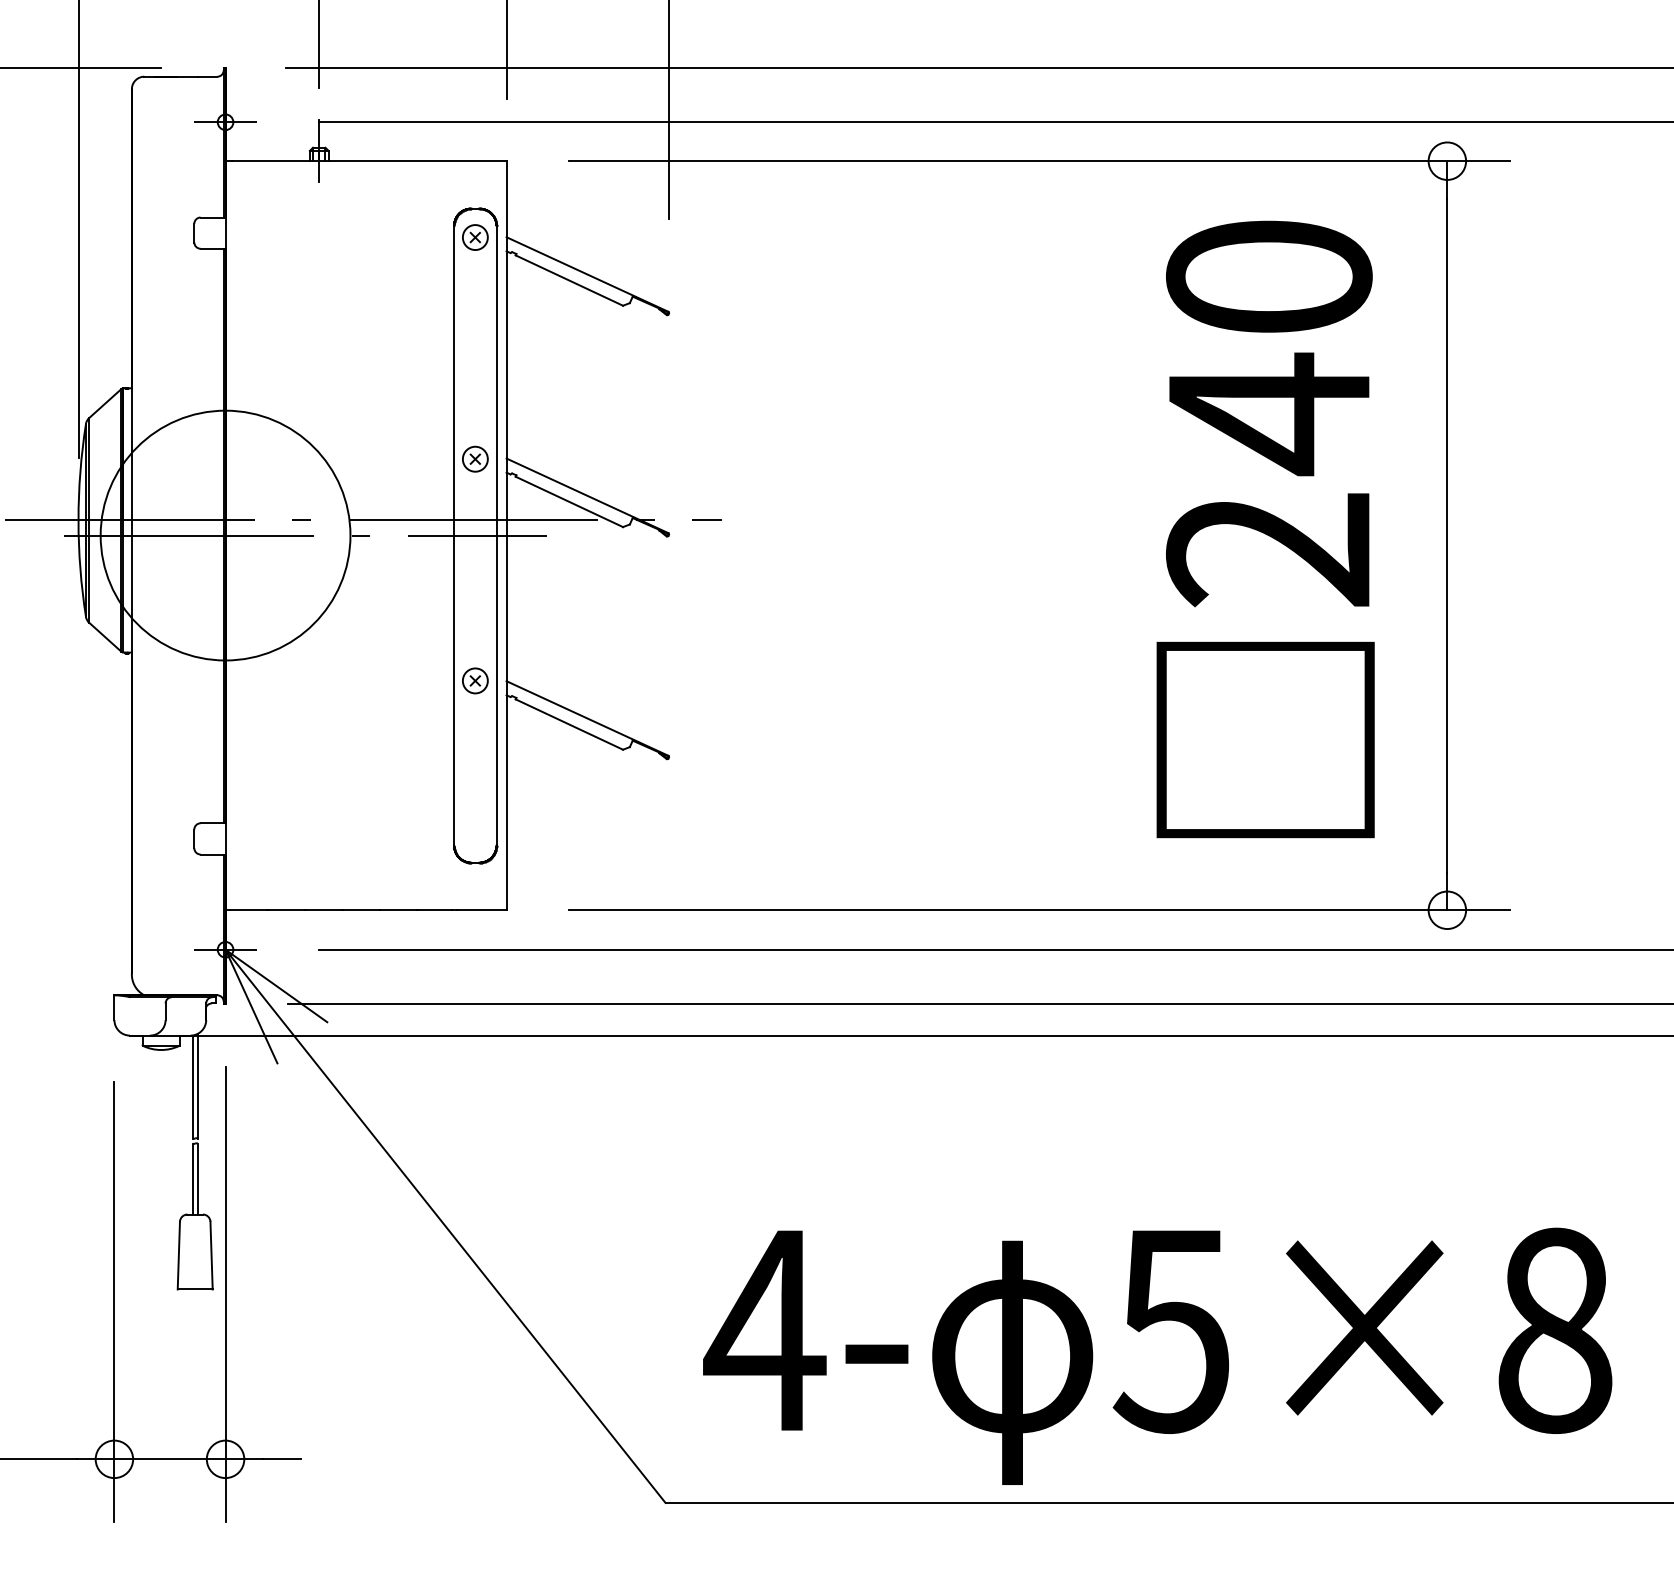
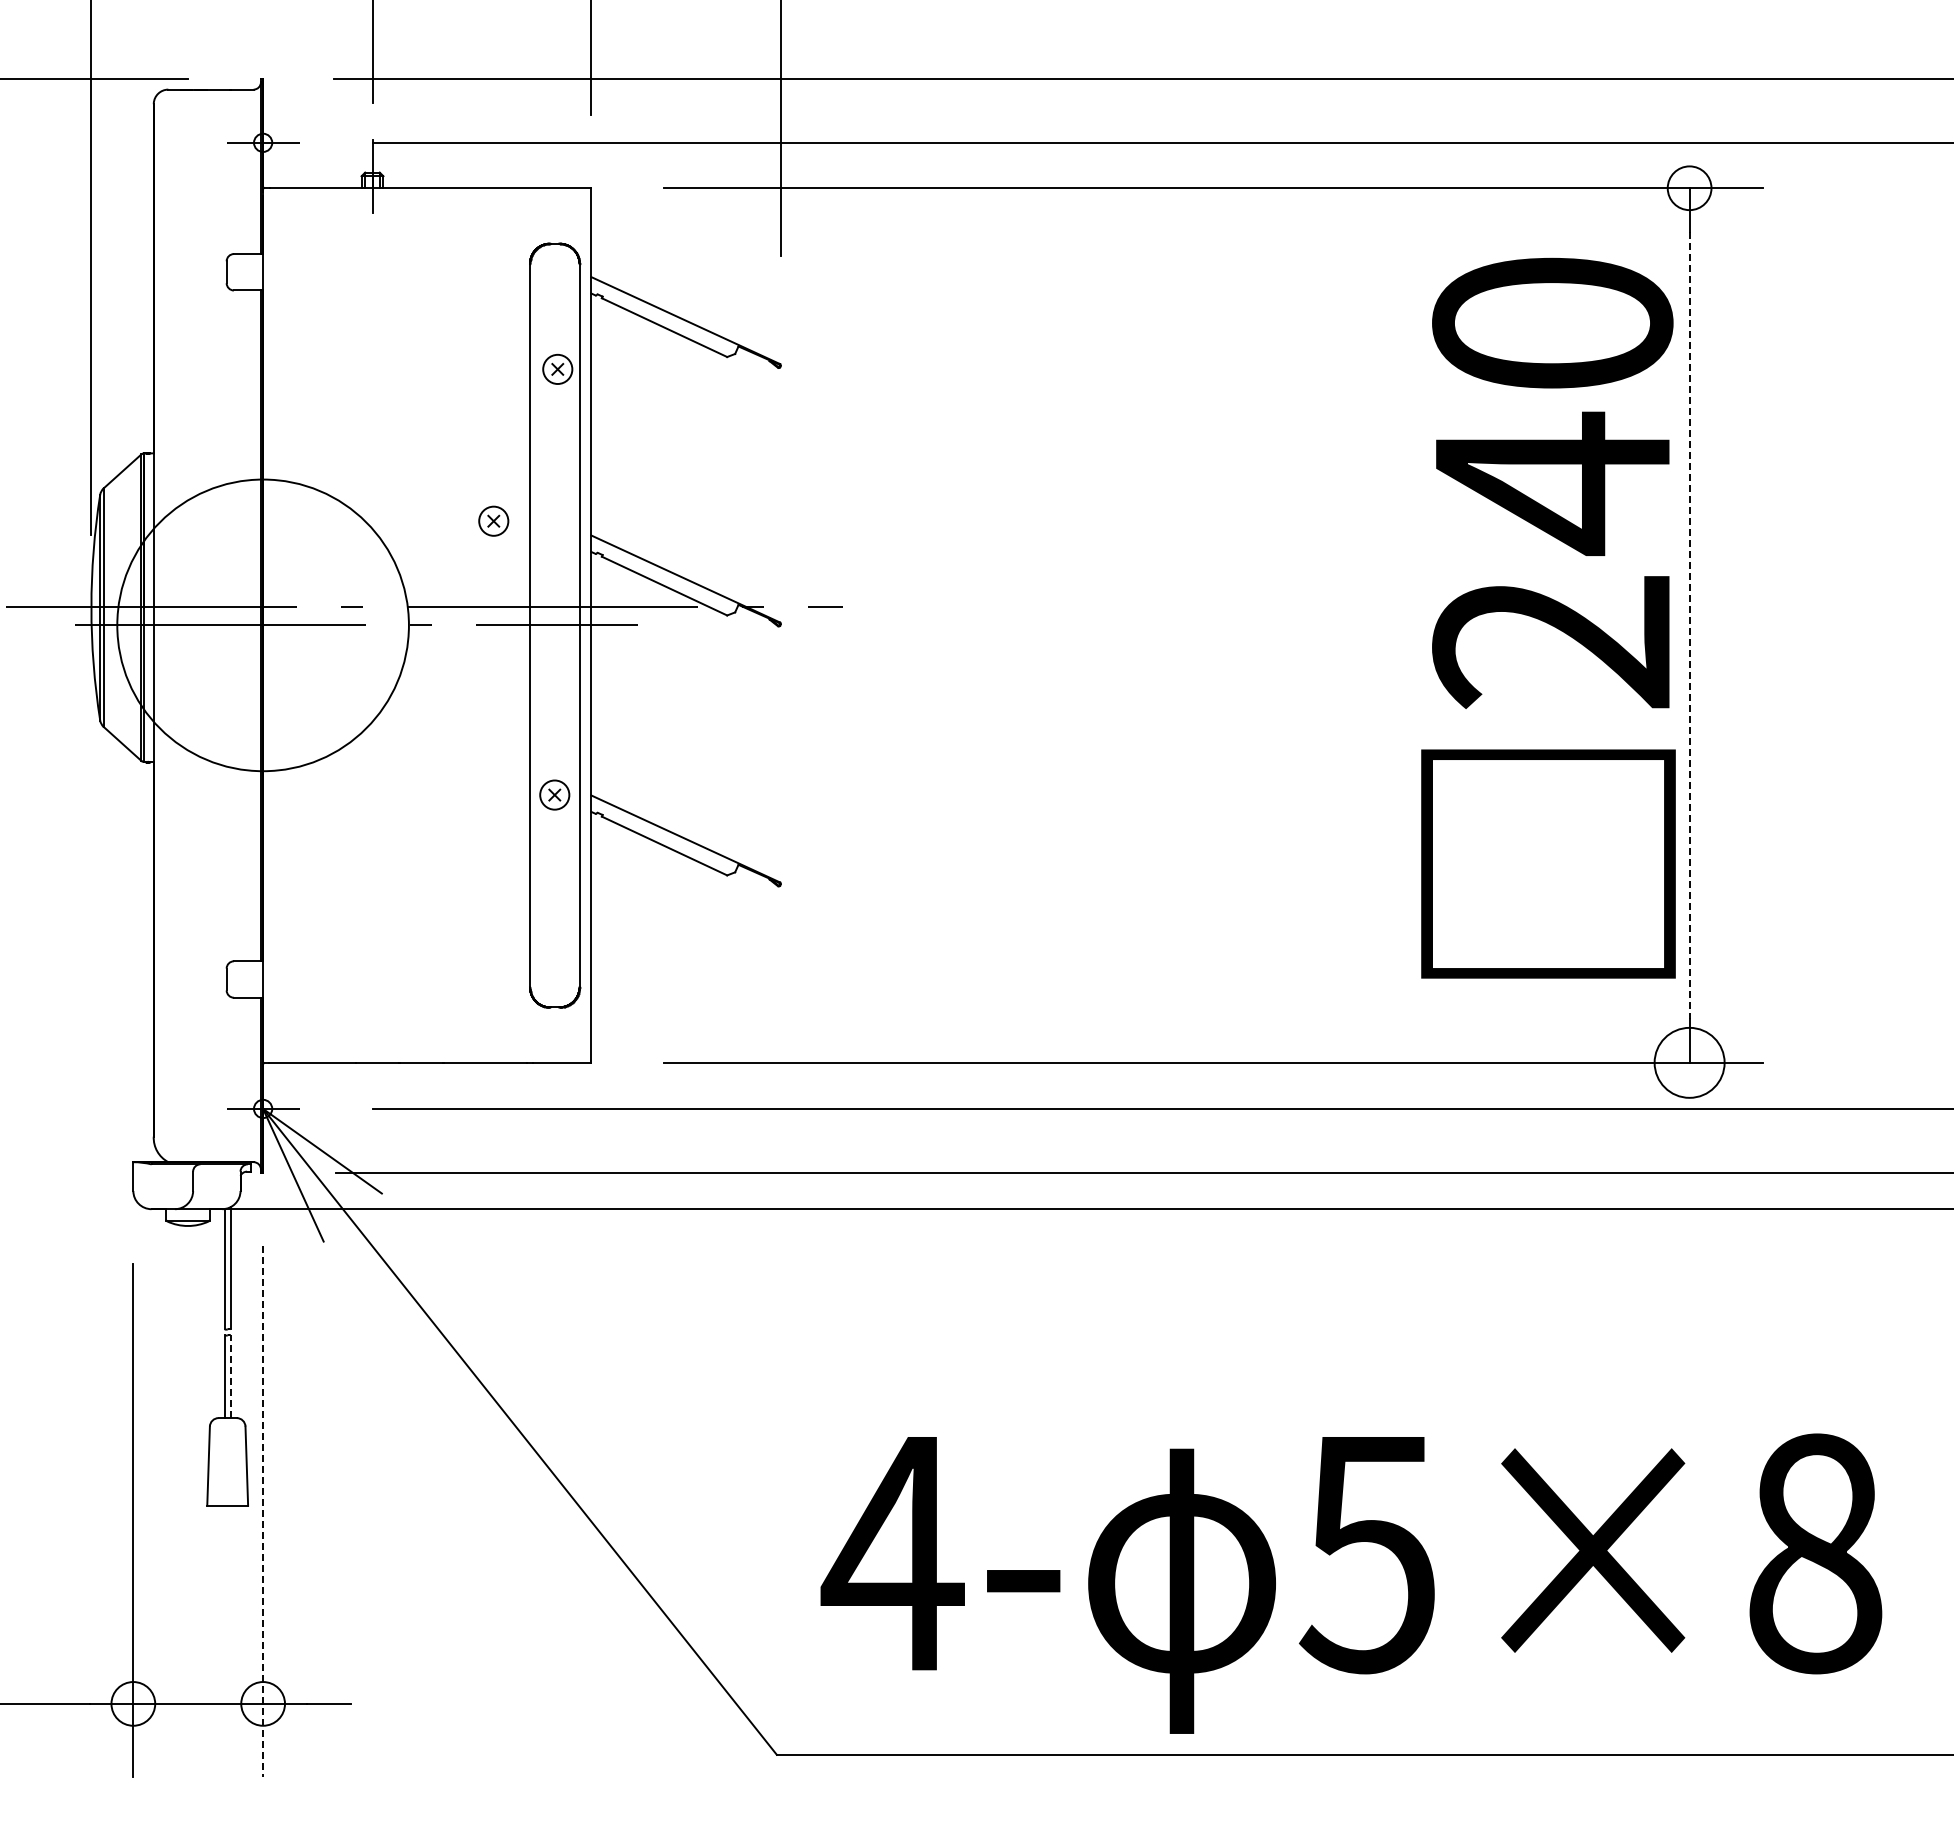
part: (475, 236) -> (557, 368), moved
part: (475, 458) -> (493, 520), moved
text: (1265, 528) -> (1548, 617), moved
line: (1447, 535) -> (1689, 625), solid -> dashed
circle: (1447, 909) -> (1689, 1062), size x1.6
line: (197, 1178) -> (230, 1376), solid -> dashed
line: (225, 1294) -> (263, 1511), solid -> dashed

